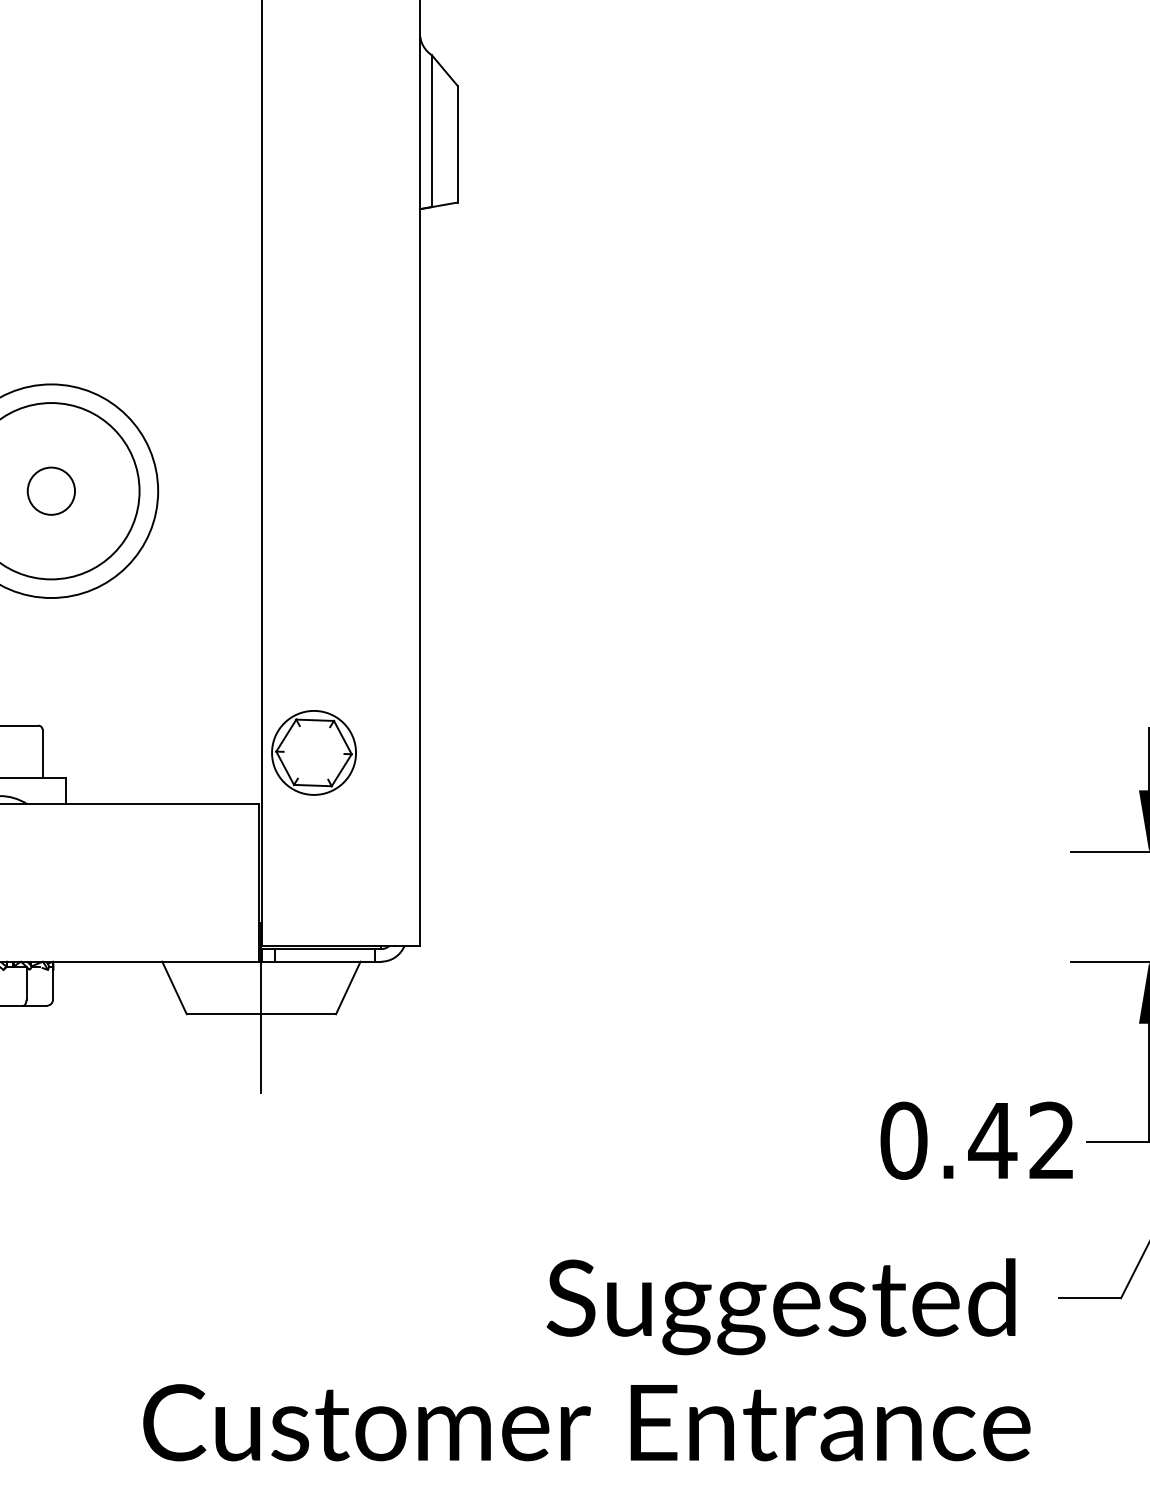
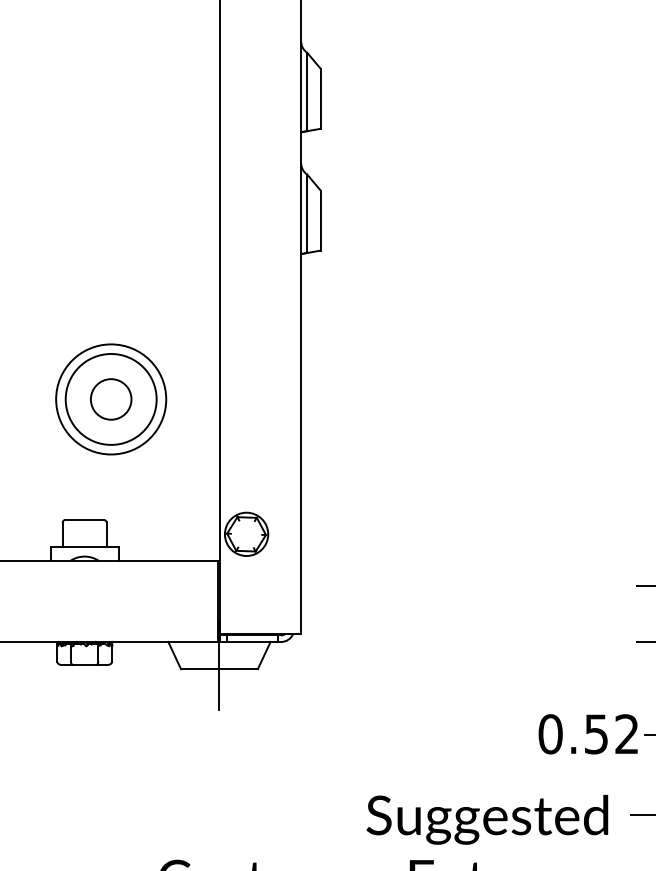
circle: (50, 491) -> (110, 399), size x1.67
text: (992, 1141) -> (596, 734), 0.42 -> 0.52

